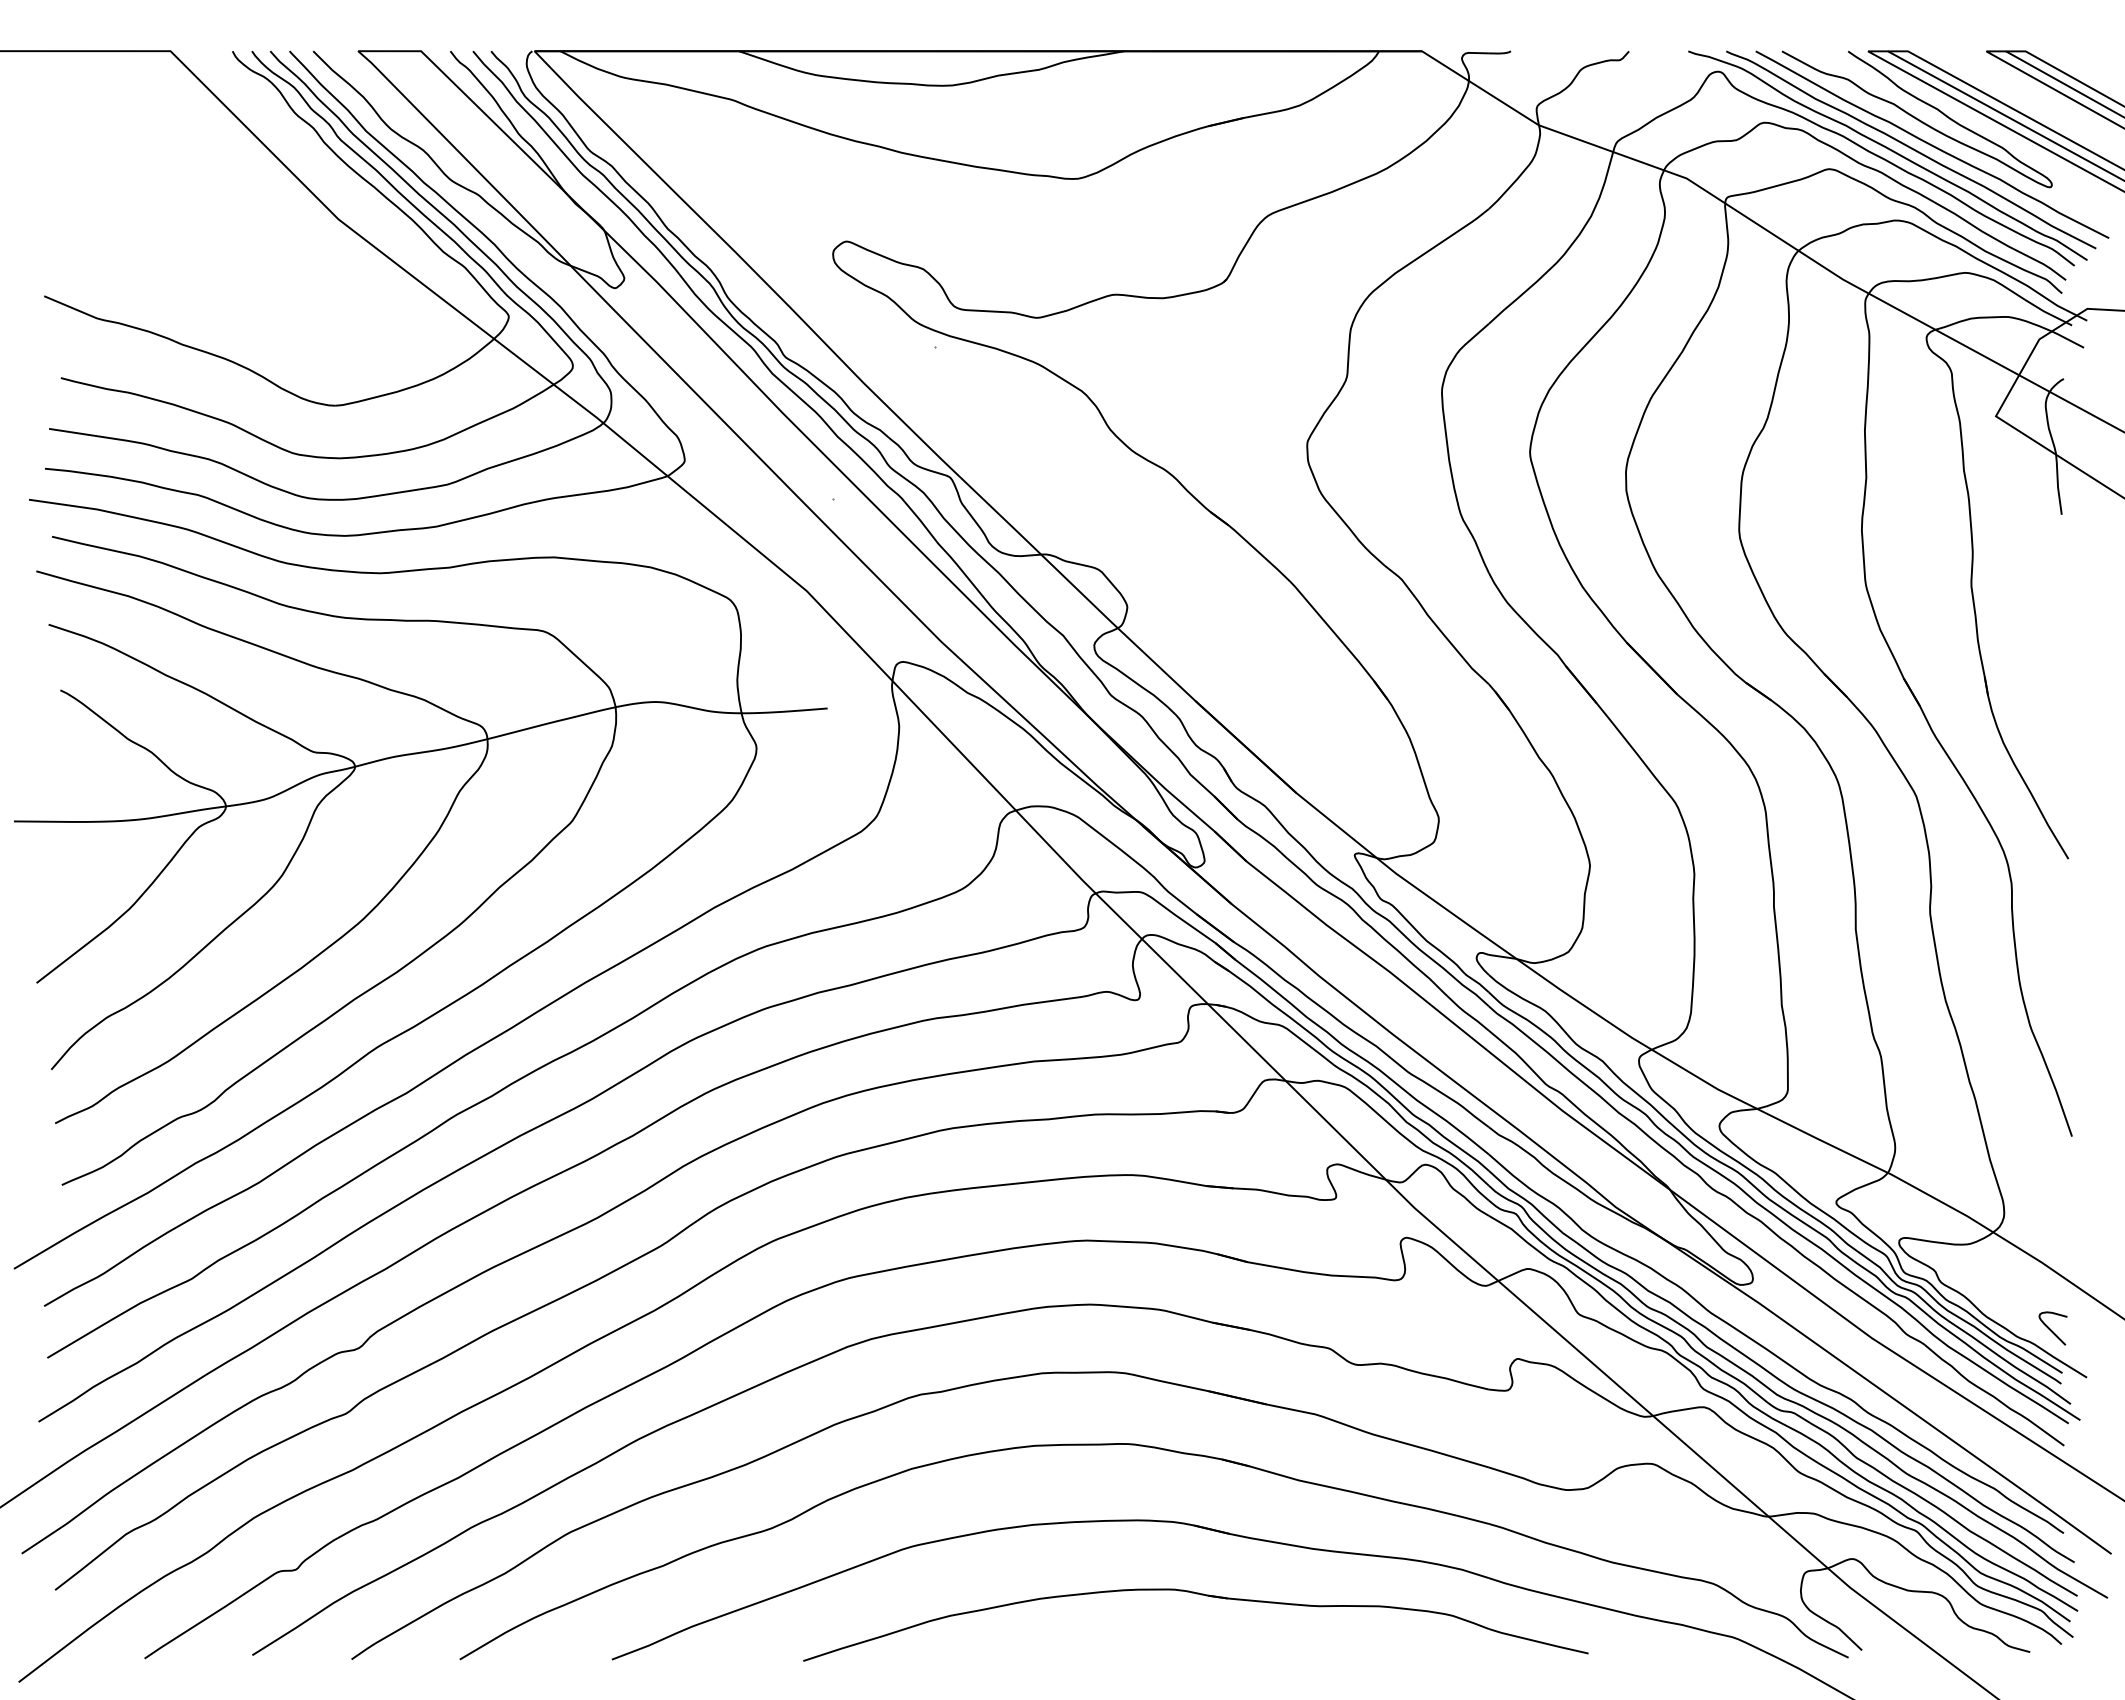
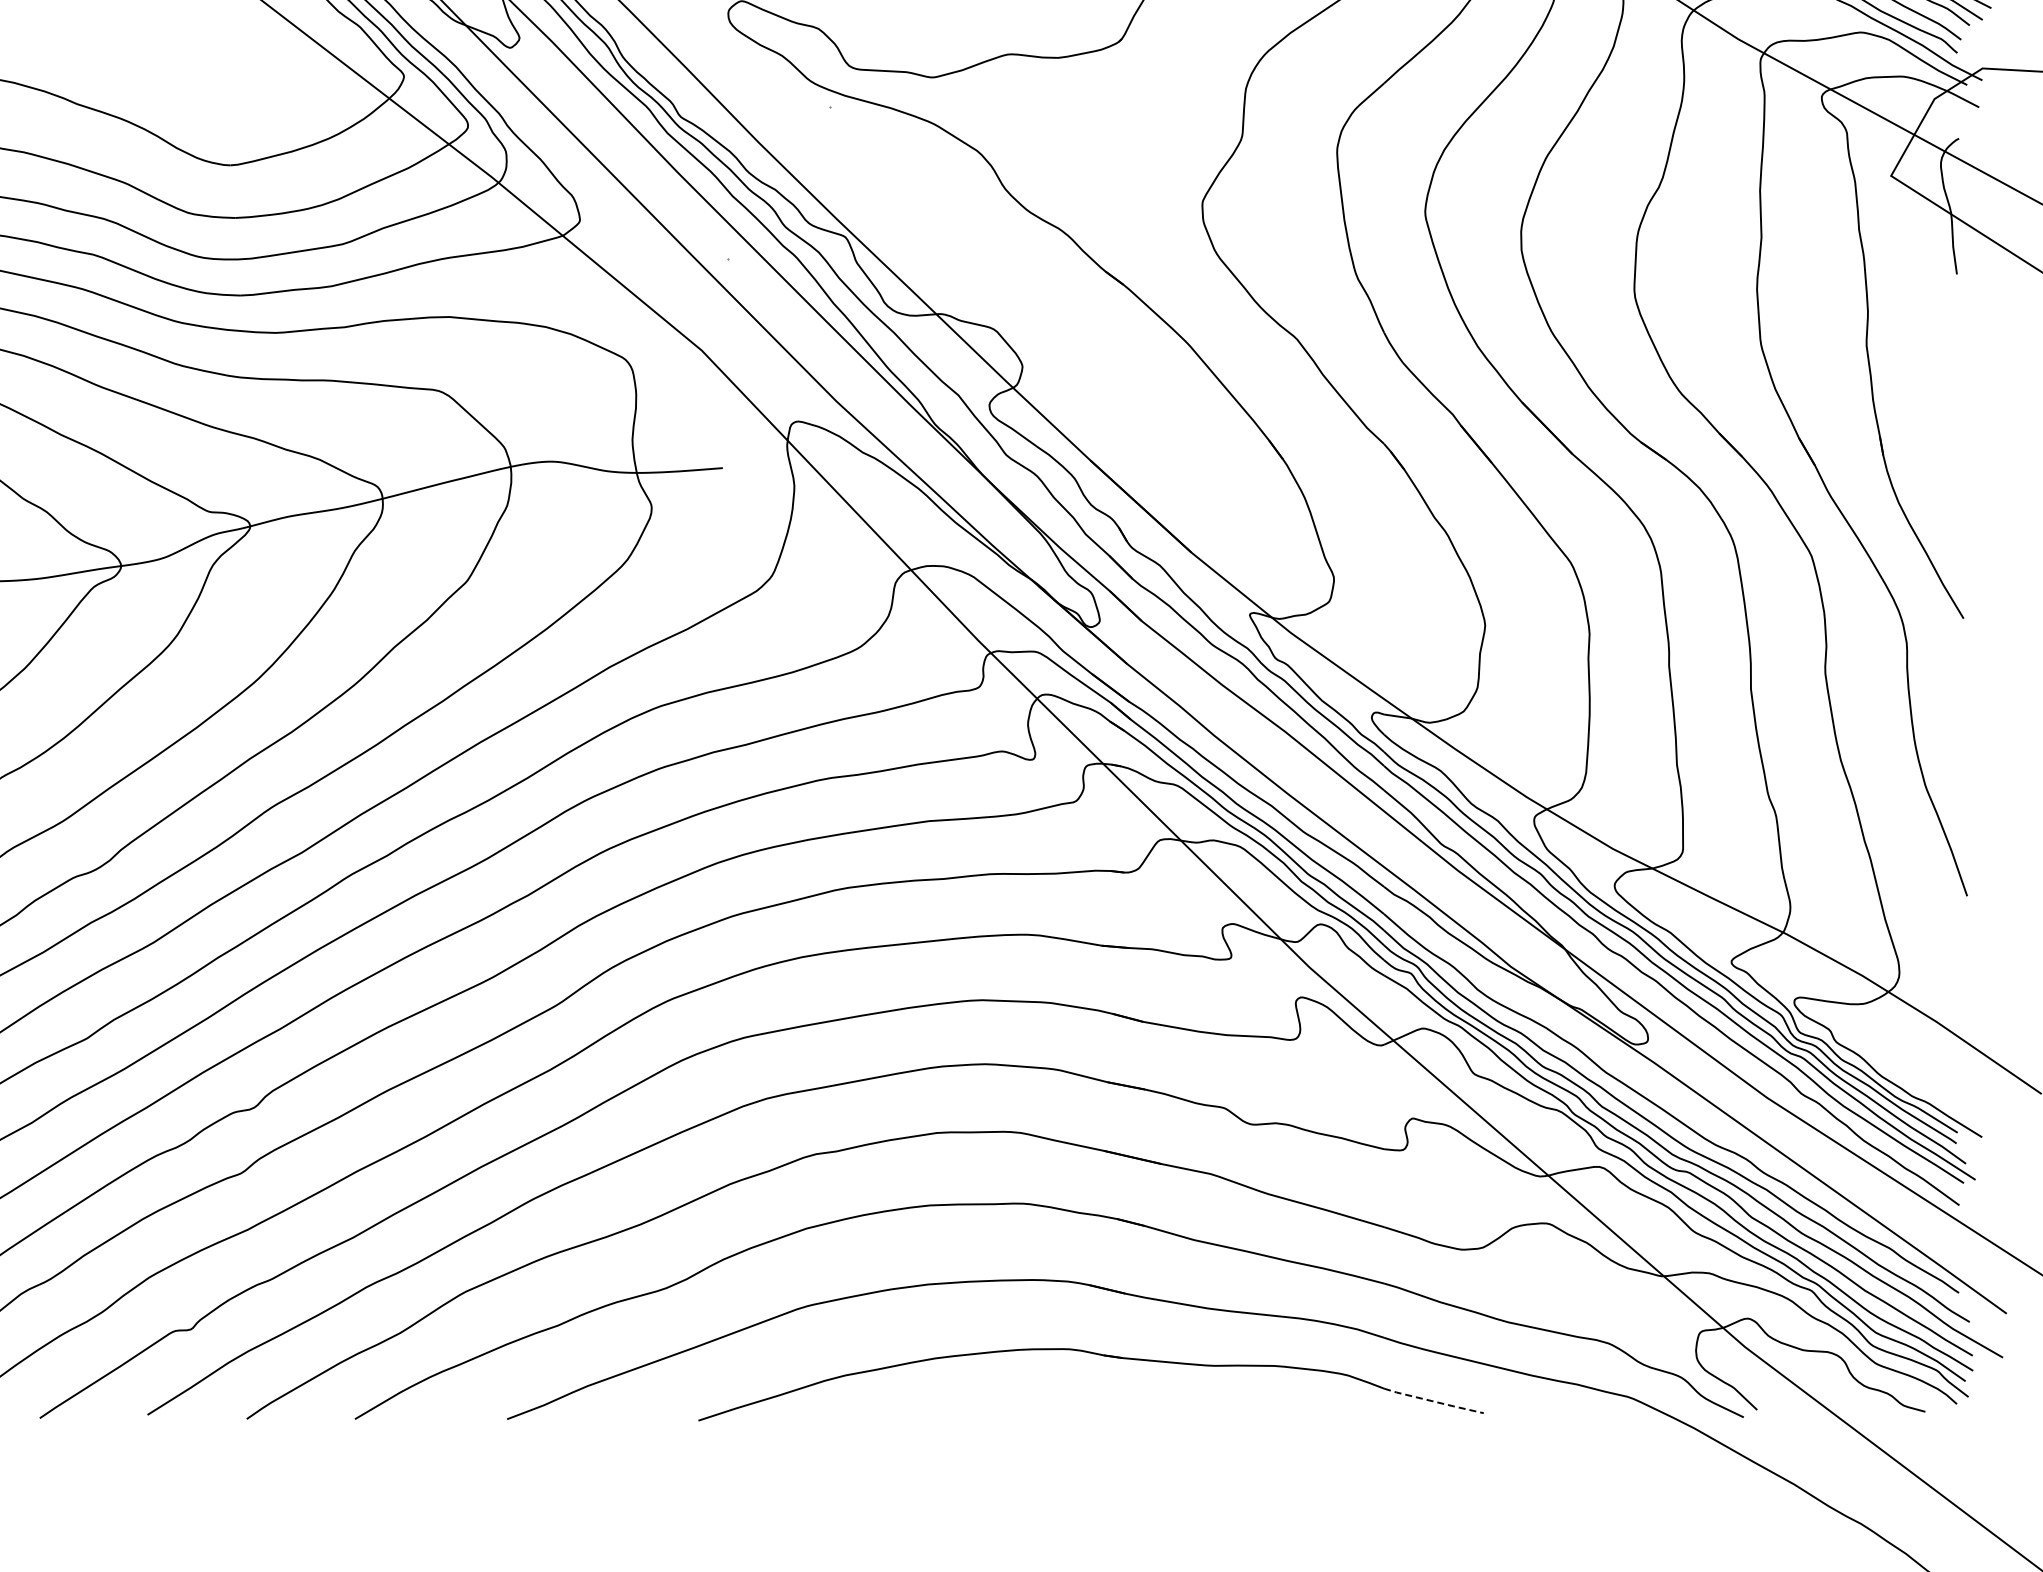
curve: (2051, 1329) -> (1946, 1089), removed
line: (1538, 1641) -> (1433, 1401), solid -> dashed

